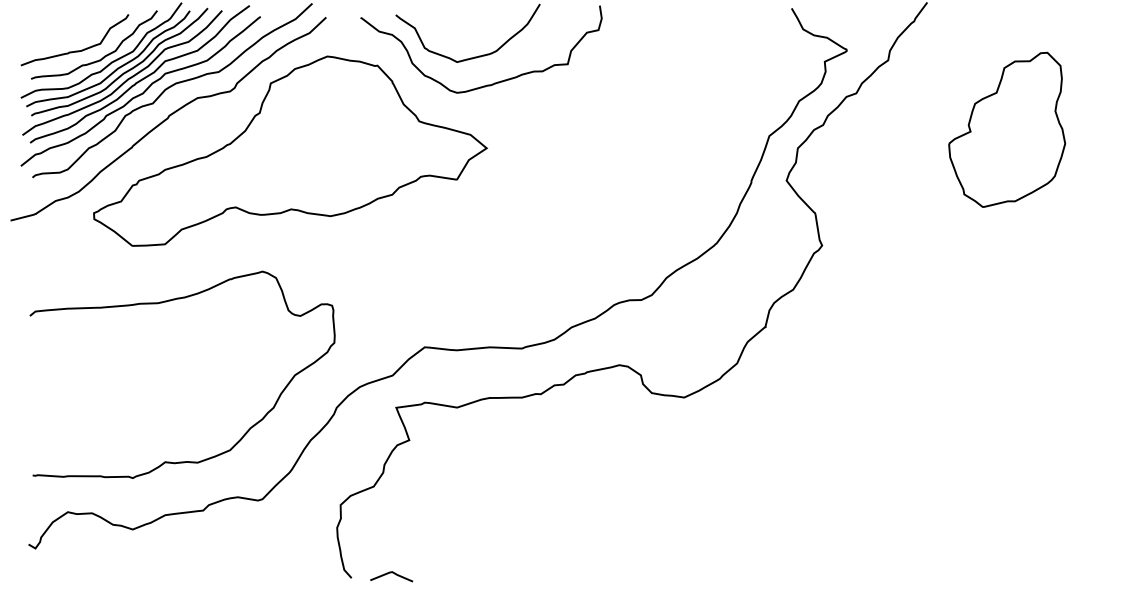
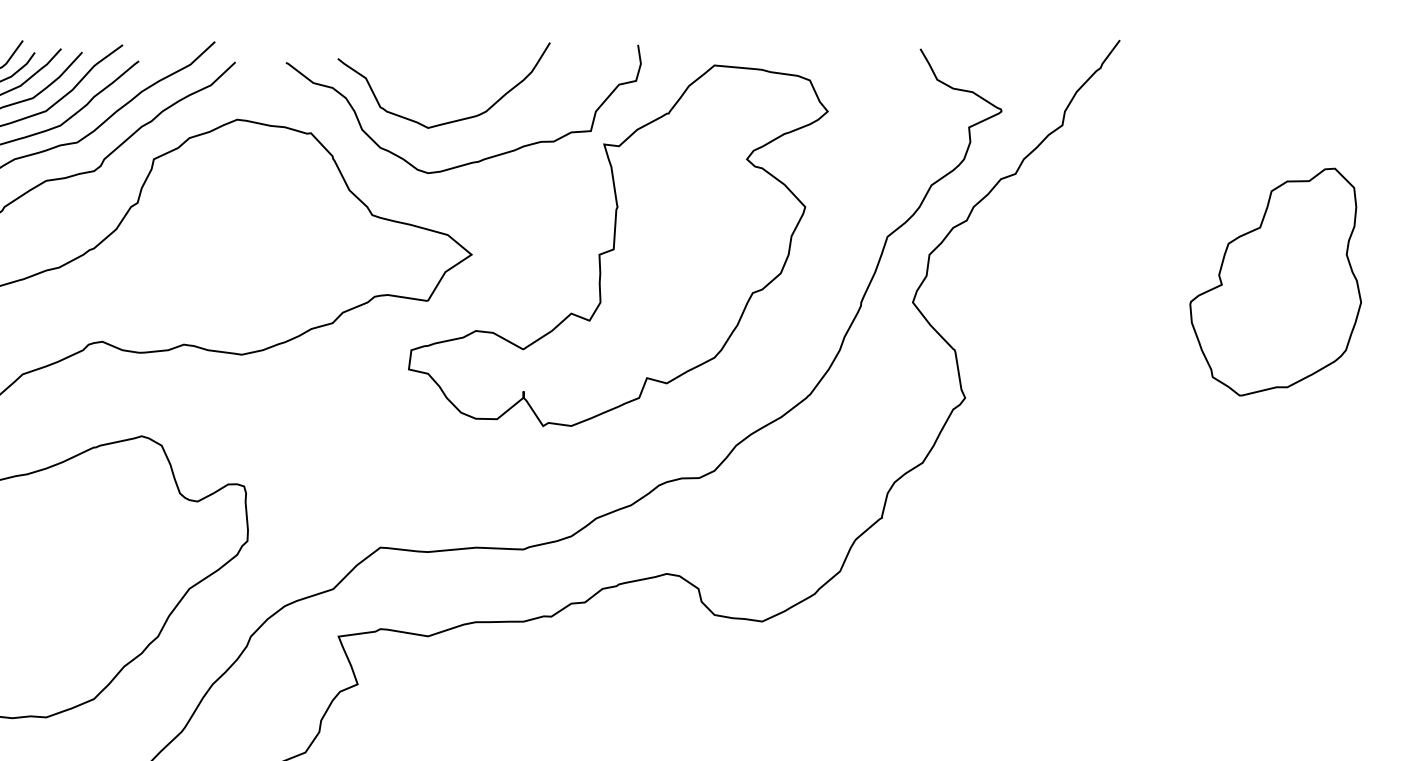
part: (1007, 129) -> (1276, 281), moved
part: (586, 141) -> (618, 244), added

